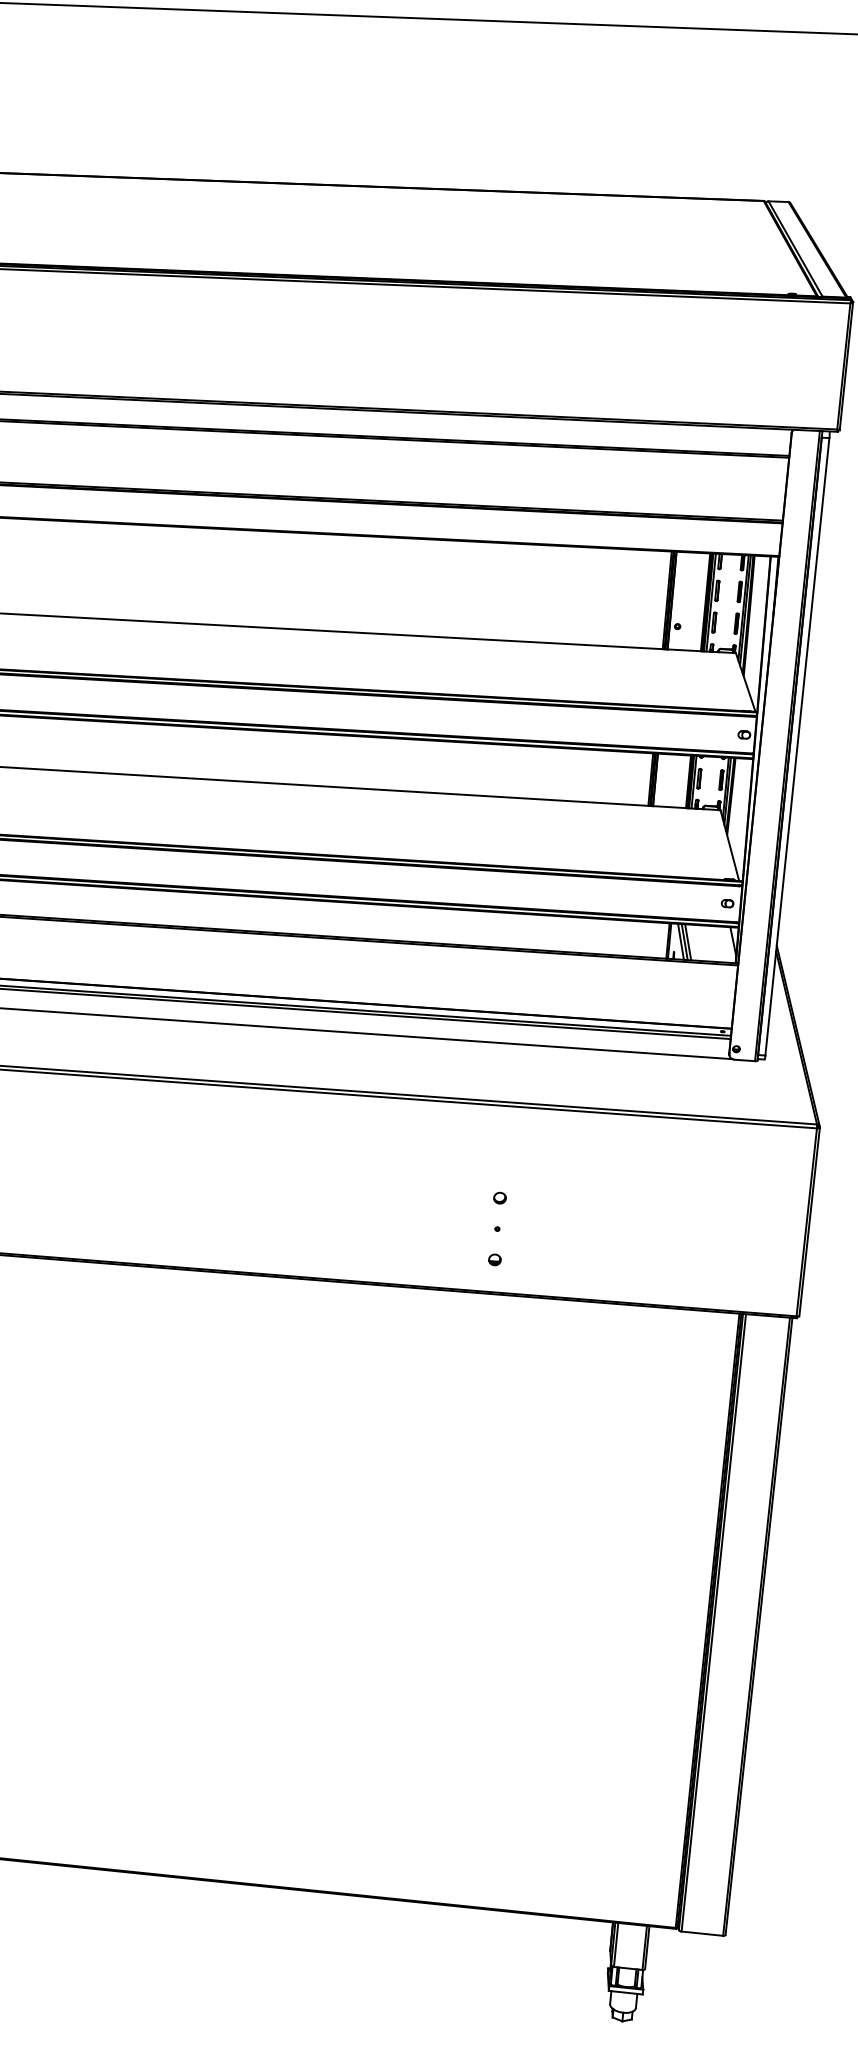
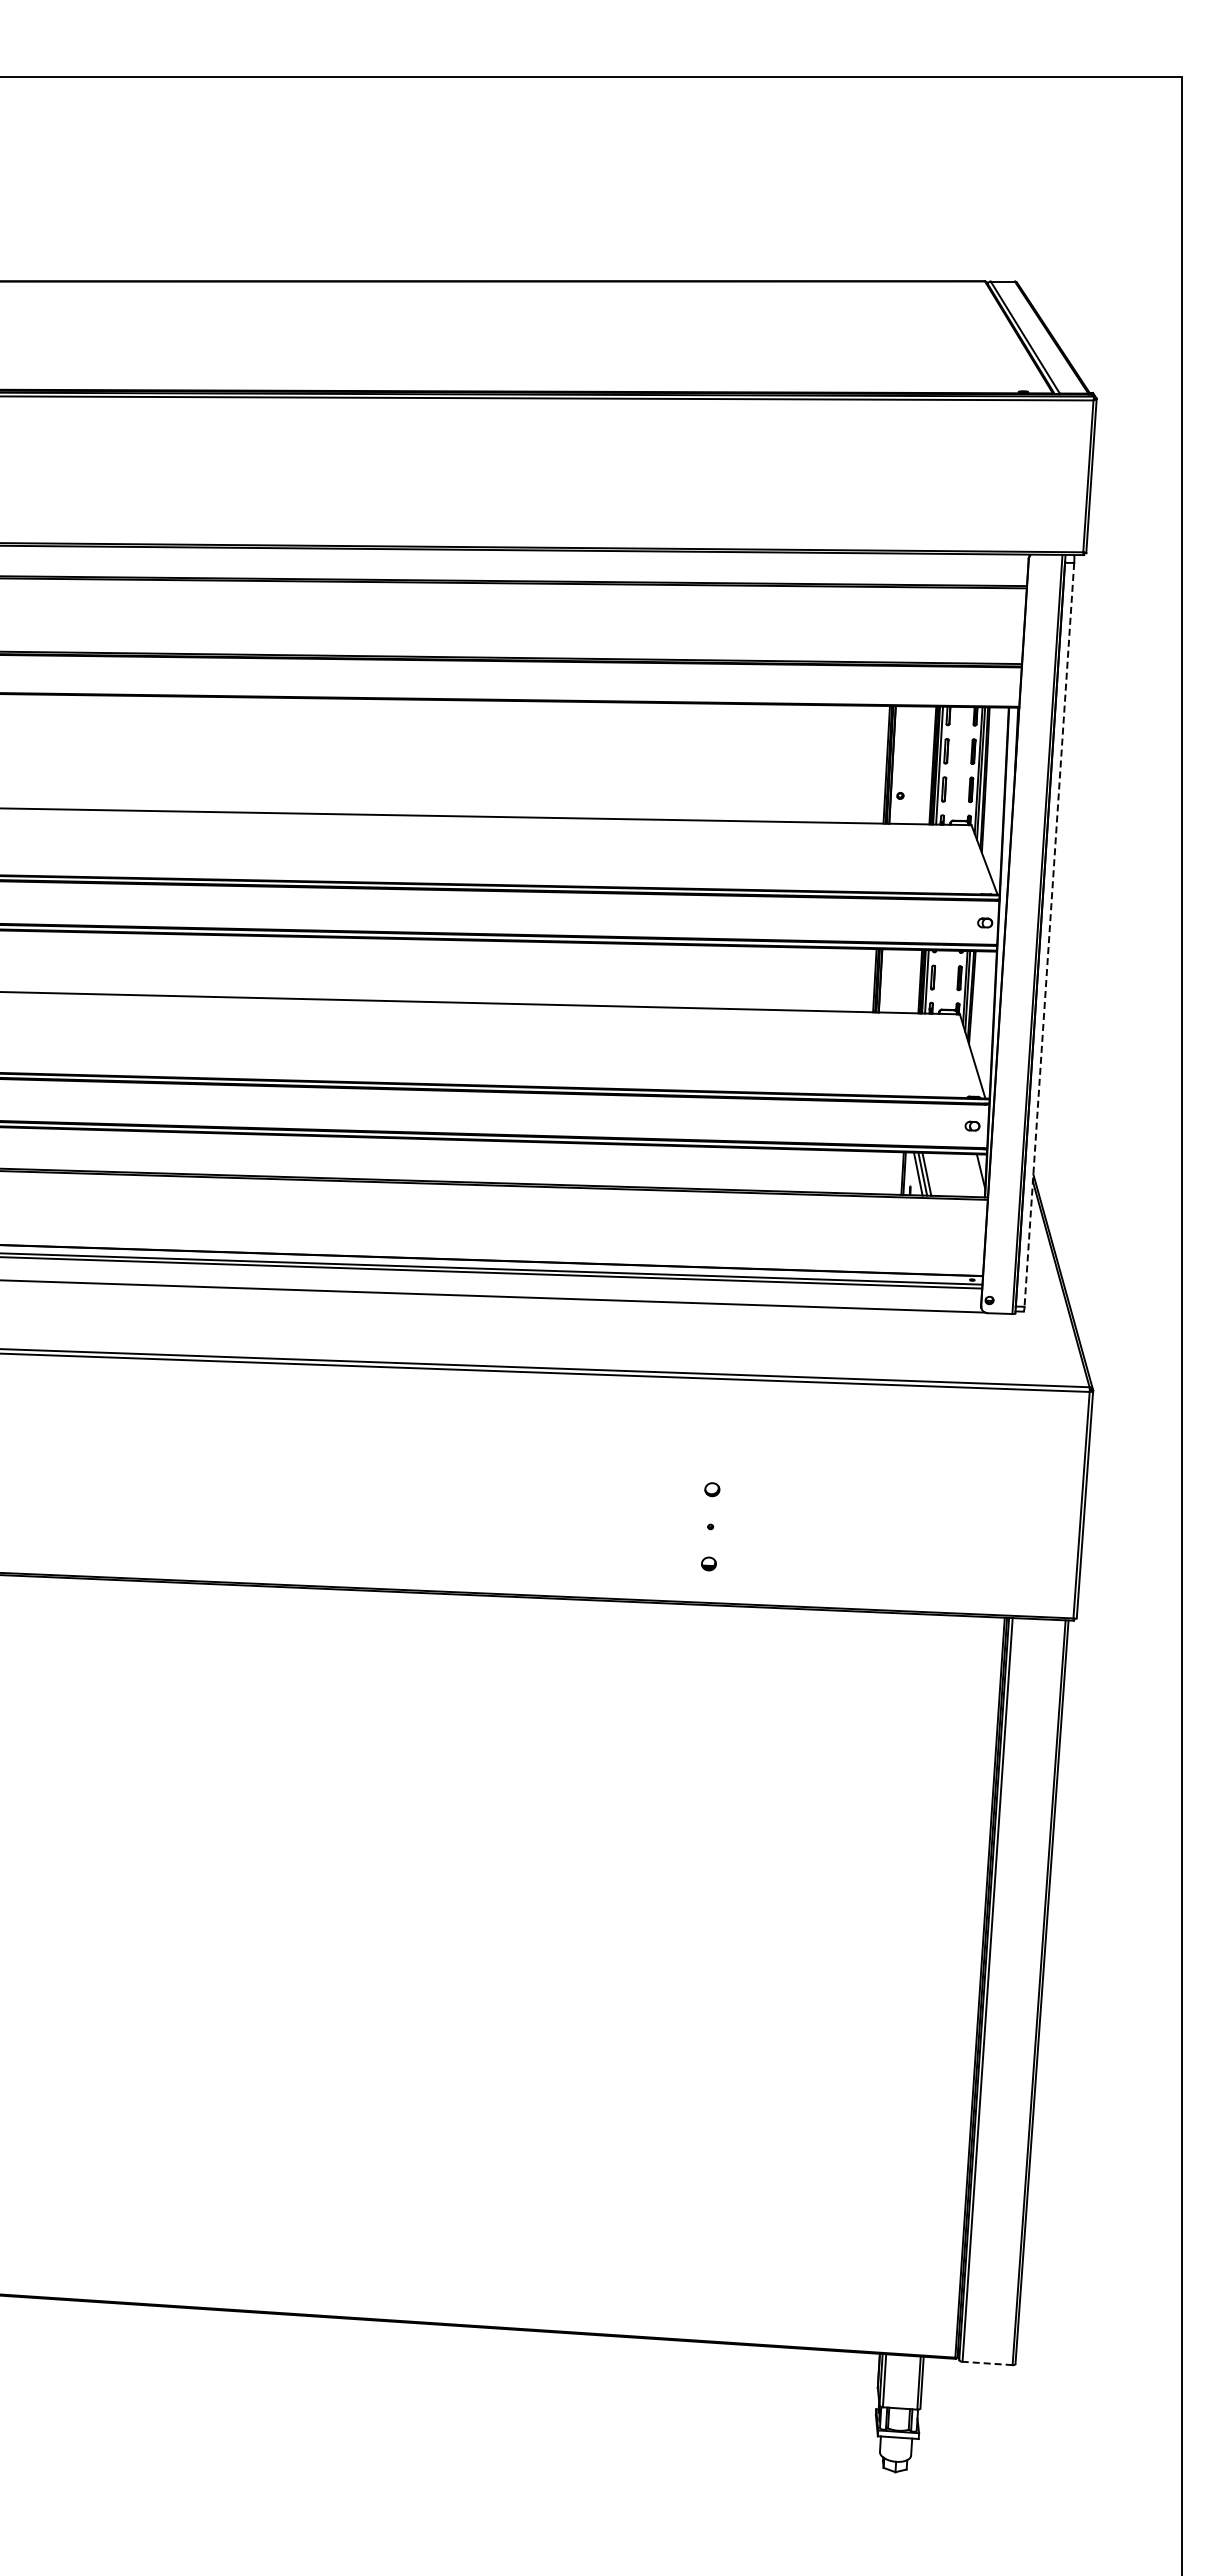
line: (797, 746) -> (1049, 934), solid -> dashed
line: (702, 1933) -> (987, 2363), solid -> dashed

